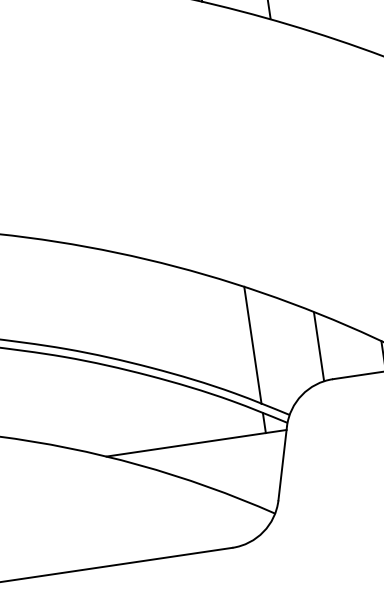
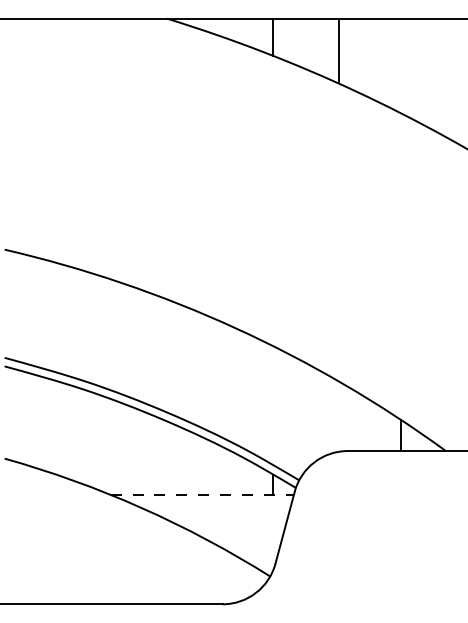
line: (252, 345) -> (272, 405), removed
line: (319, 346) -> (338, 416), removed
line: (196, 442) -> (202, 494), solid -> dashed

